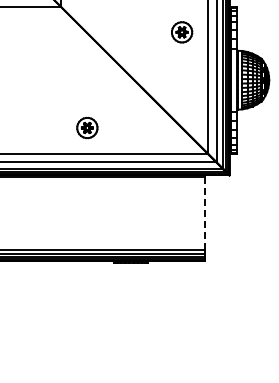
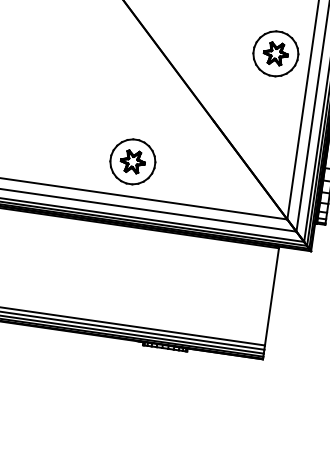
part: (181, 32) -> (275, 54), size x1.67
part: (87, 127) -> (133, 161), size x1.67
line: (205, 213) -> (272, 296), dashed -> solid

